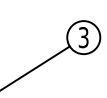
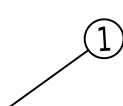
text: (83, 37) -> (103, 38), 3 -> 1

